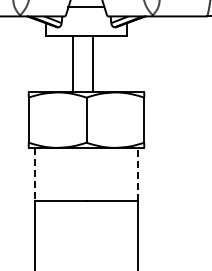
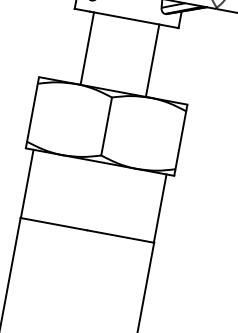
line: (73, 64) -> (87, 49), moved
line: (92, 64) -> (152, 60), moved
line: (34, 174) -> (26, 183), dashed -> solid
line: (138, 174) -> (160, 208), dashed -> solid

